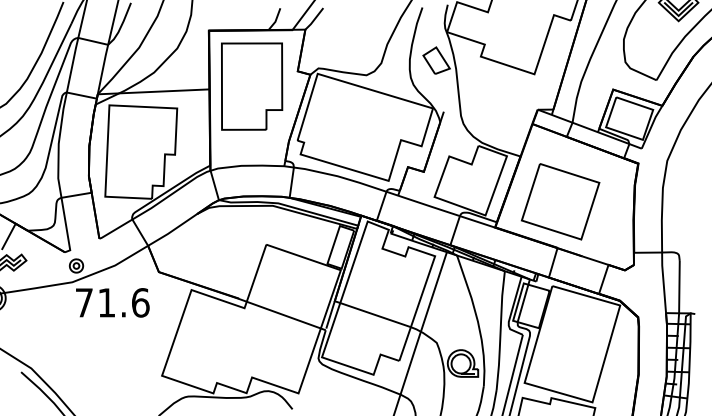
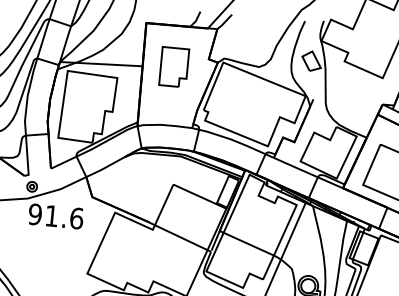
part: (252, 86) -> (174, 67), size x0.6
text: (84, 302) -> (35, 214), 71.6 -> 91.6

